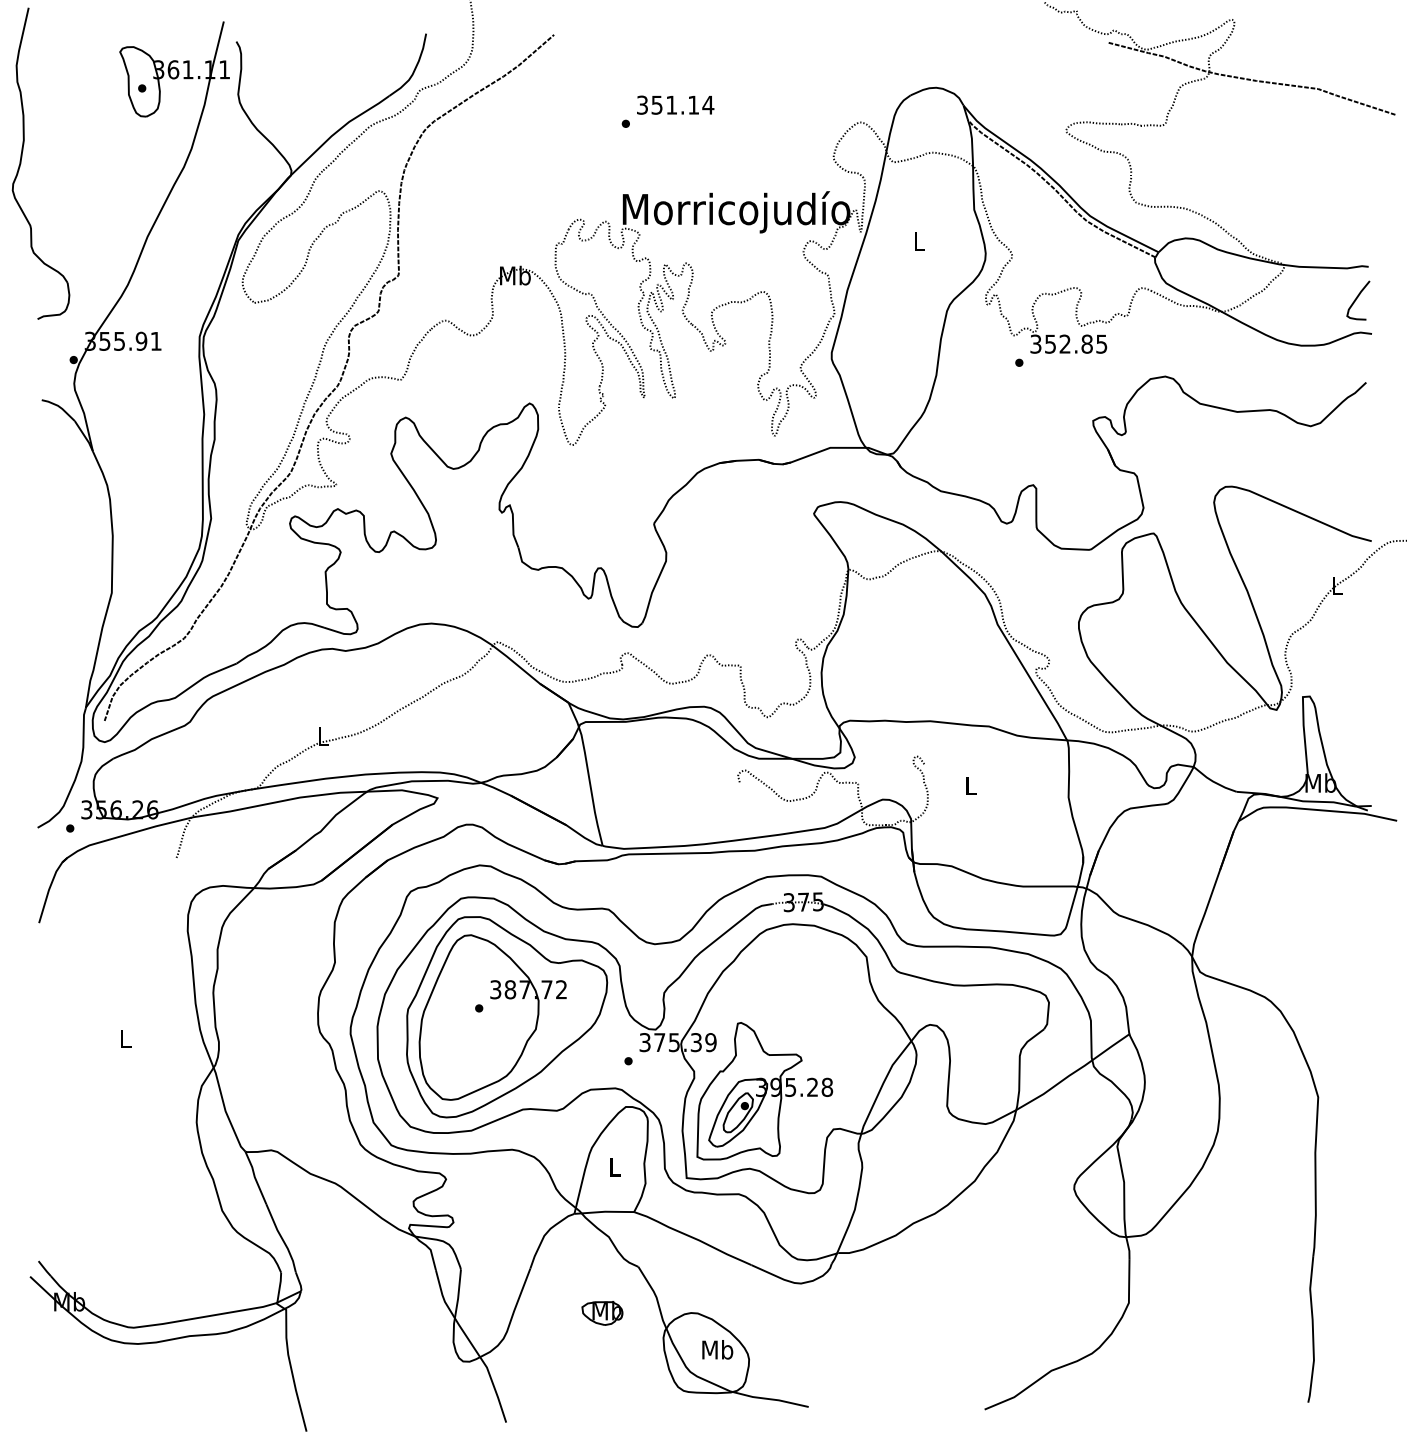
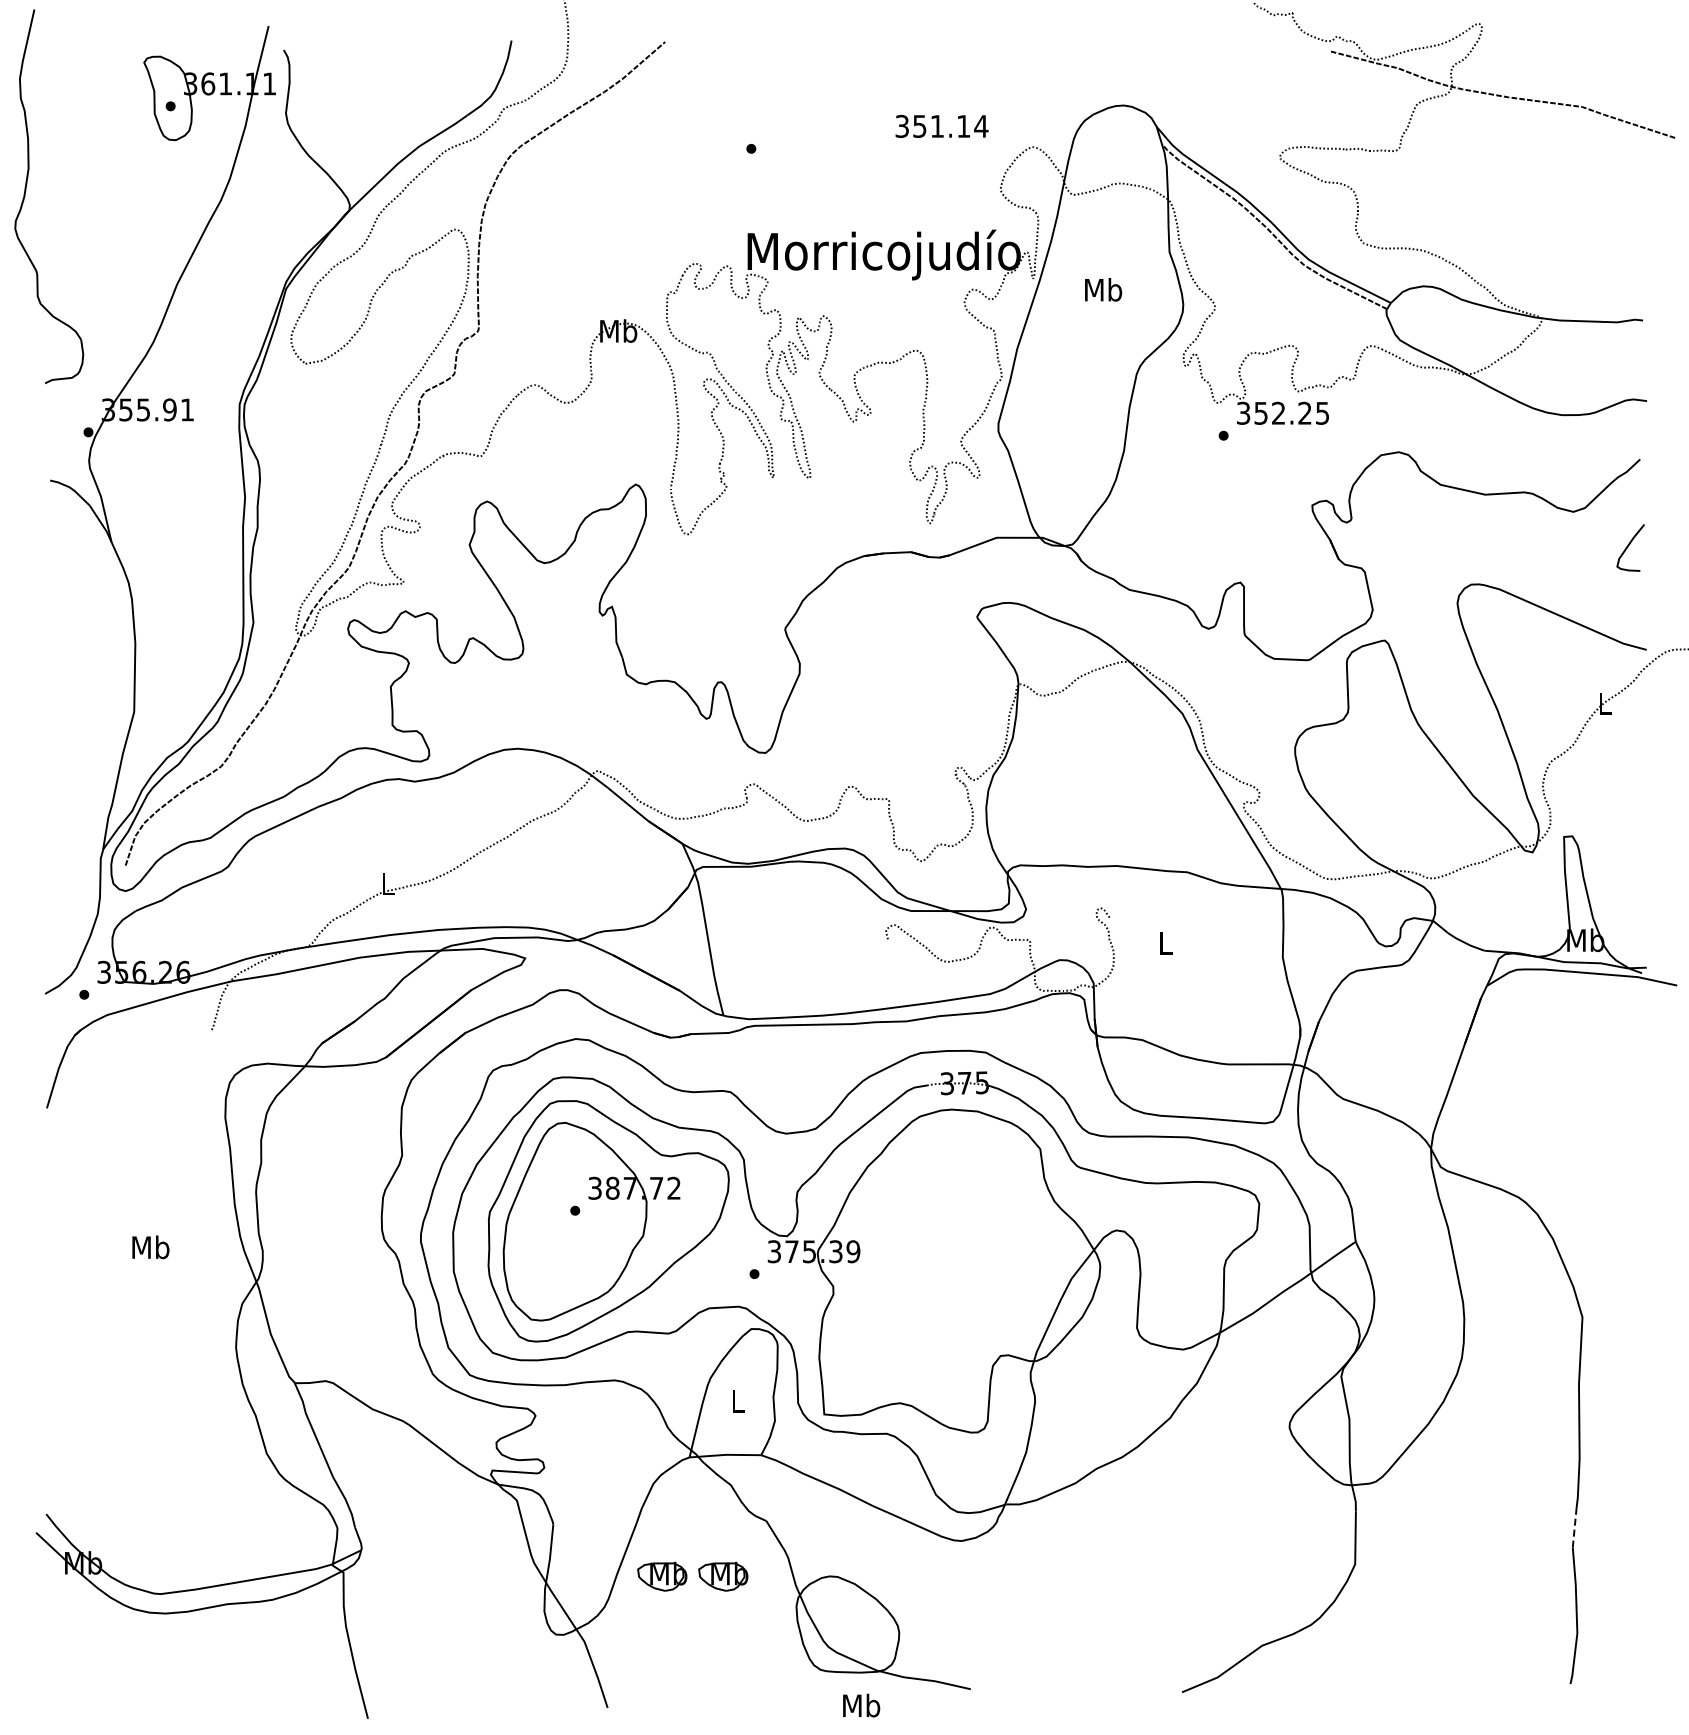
text: (675, 105) -> (941, 126), moved
text: (919, 241) -> (1103, 289), L -> Mb
curve: (1356, 300) -> (1628, 547), moved
text: (1086, 343) -> (1304, 412), 352.85 -> 352.25
text: (125, 1039) -> (150, 1247), L -> Mb
part: (765, 1091) -> (918, 1310), removed
line: (1311, 1272) -> (1574, 1527), solid -> dashed
part: (551, 1313) -> (662, 1576), added
text: (717, 1349) -> (861, 1705), moved

